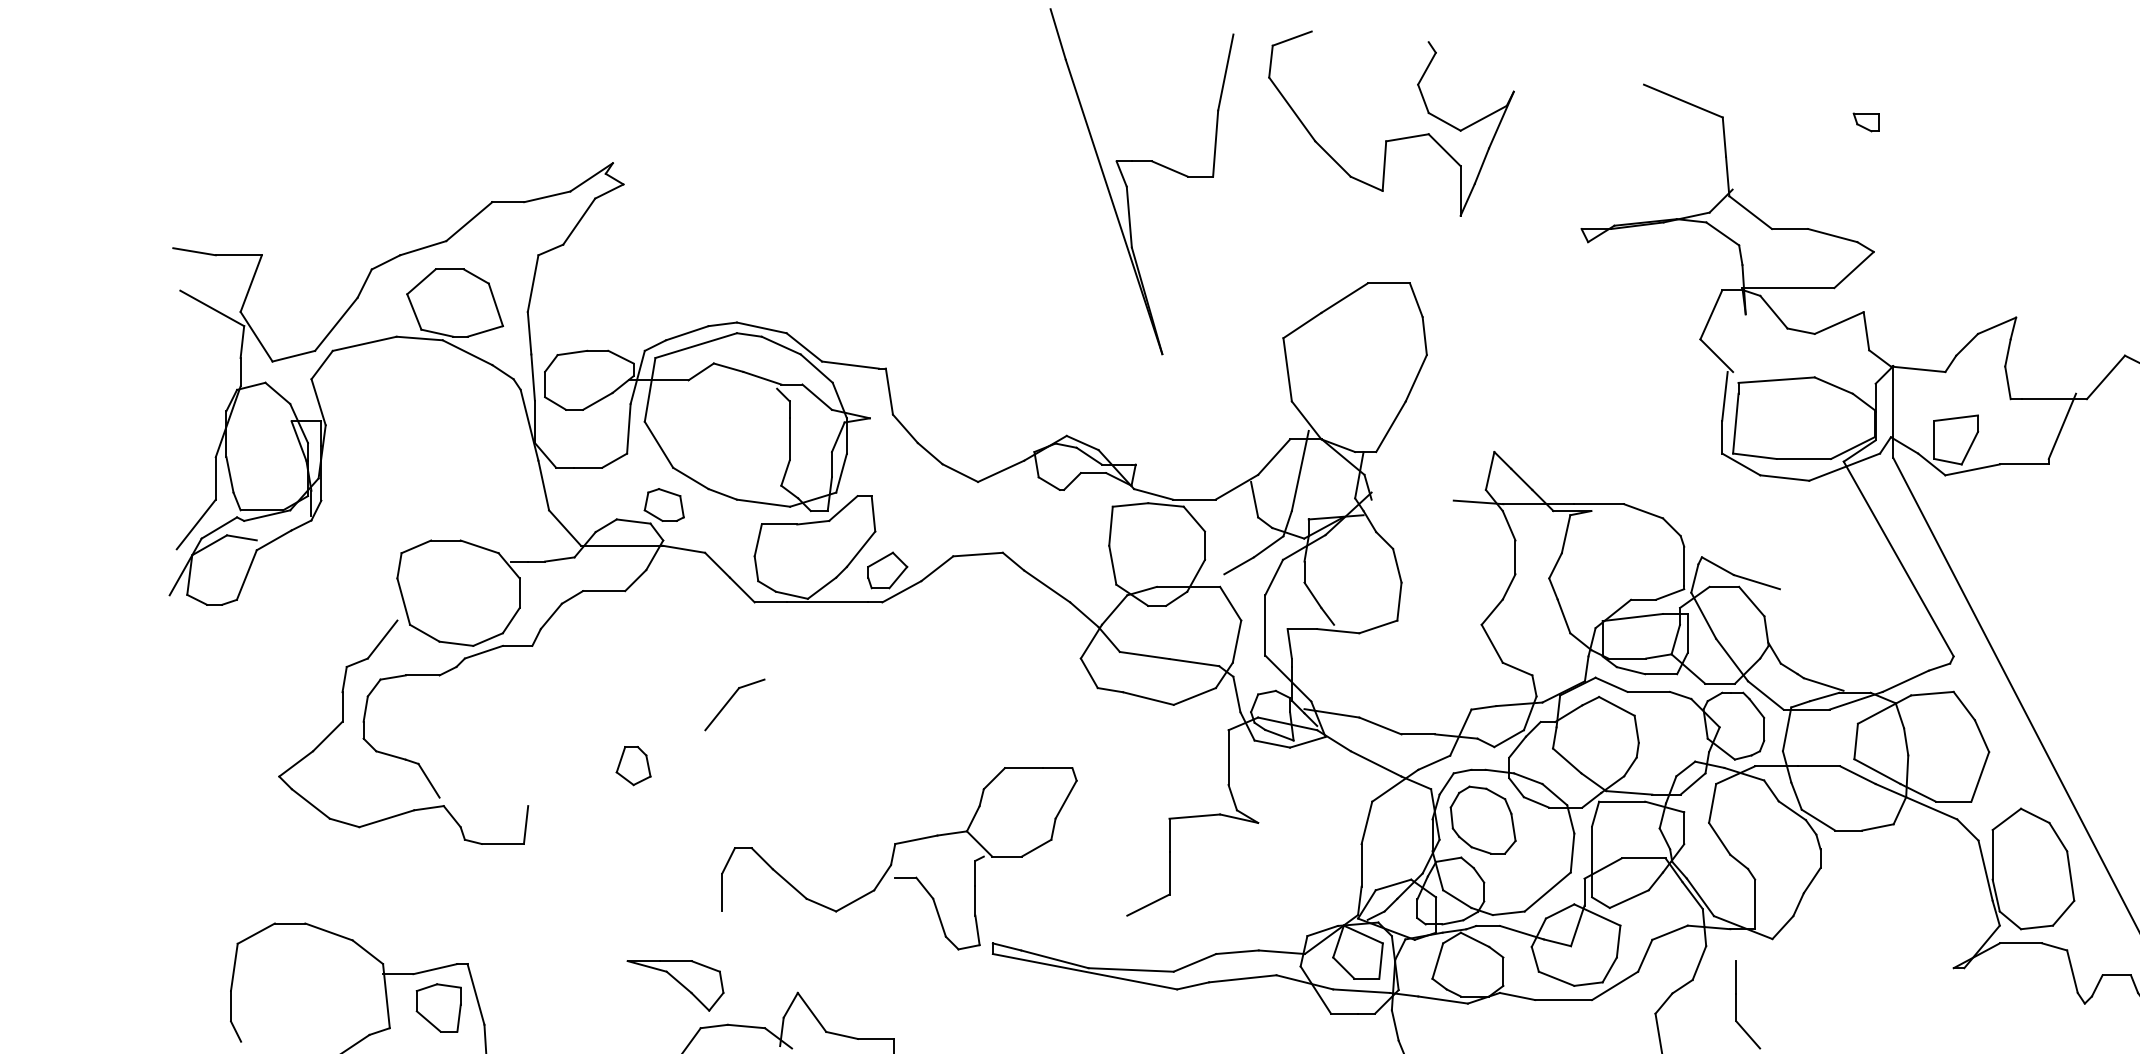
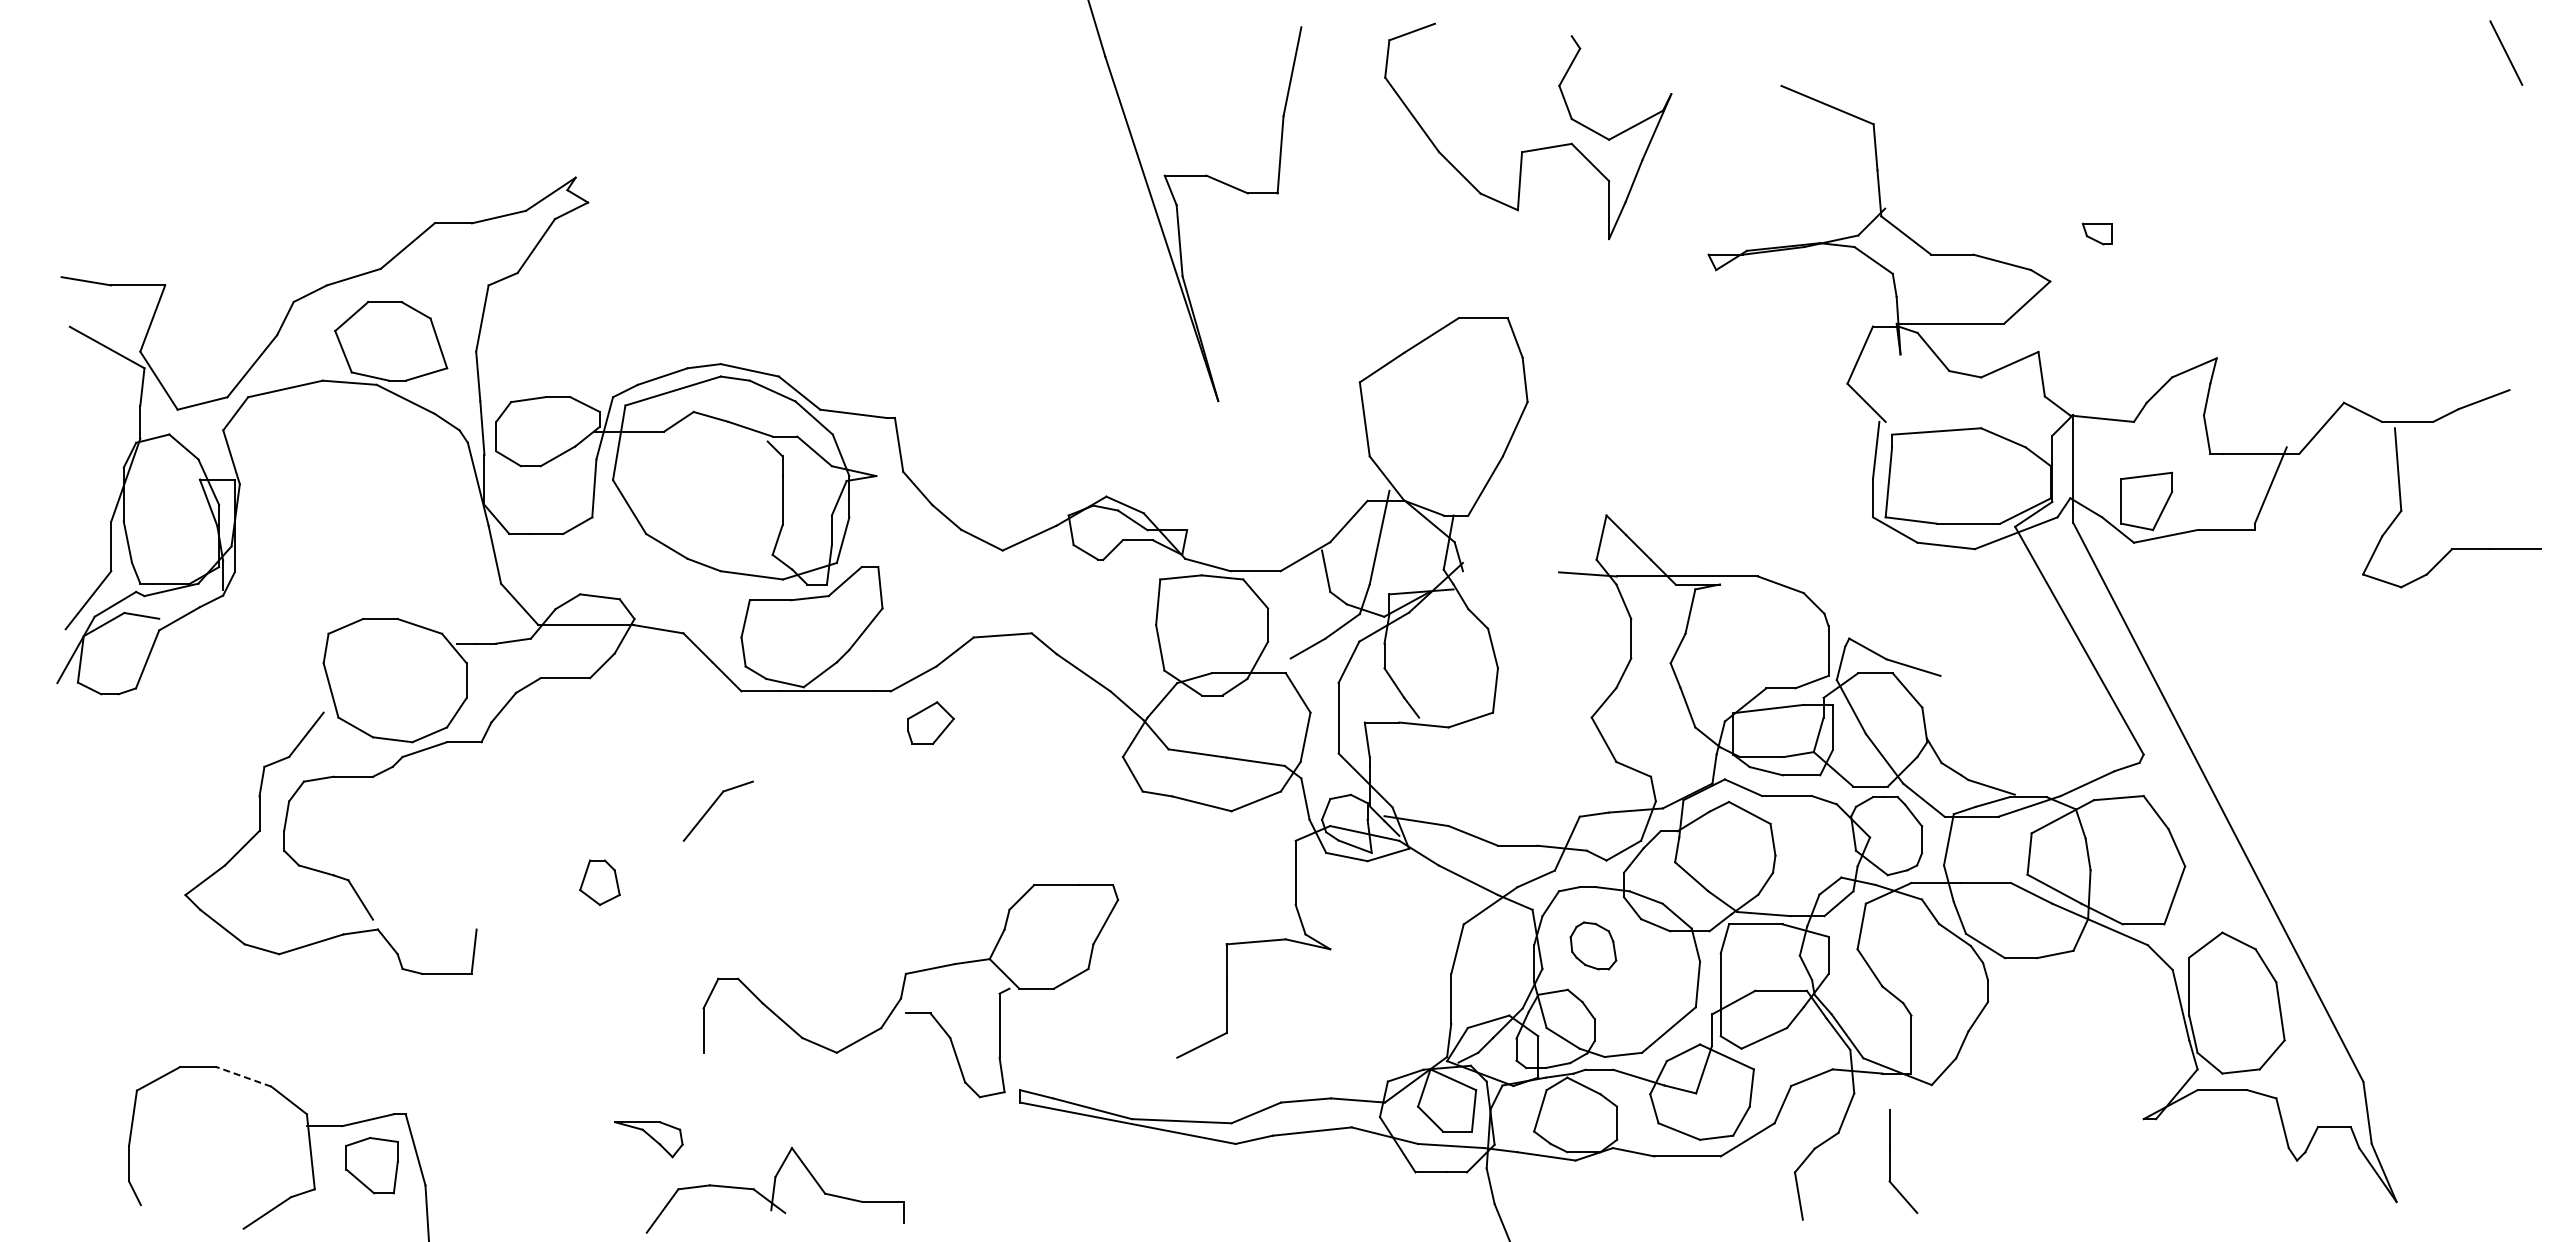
part: (1865, 121) -> (2096, 233), moved
part: (1393, 139) -> (1530, 149), moved
part: (664, 504) -> (635, 576), removed
part: (887, 570) -> (930, 722), moved
part: (1483, 819) -> (1593, 945), size x0.6
line: (328, 931) -> (243, 1076), solid -> dashed
part: (675, 985) -> (648, 1139), size x0.6

